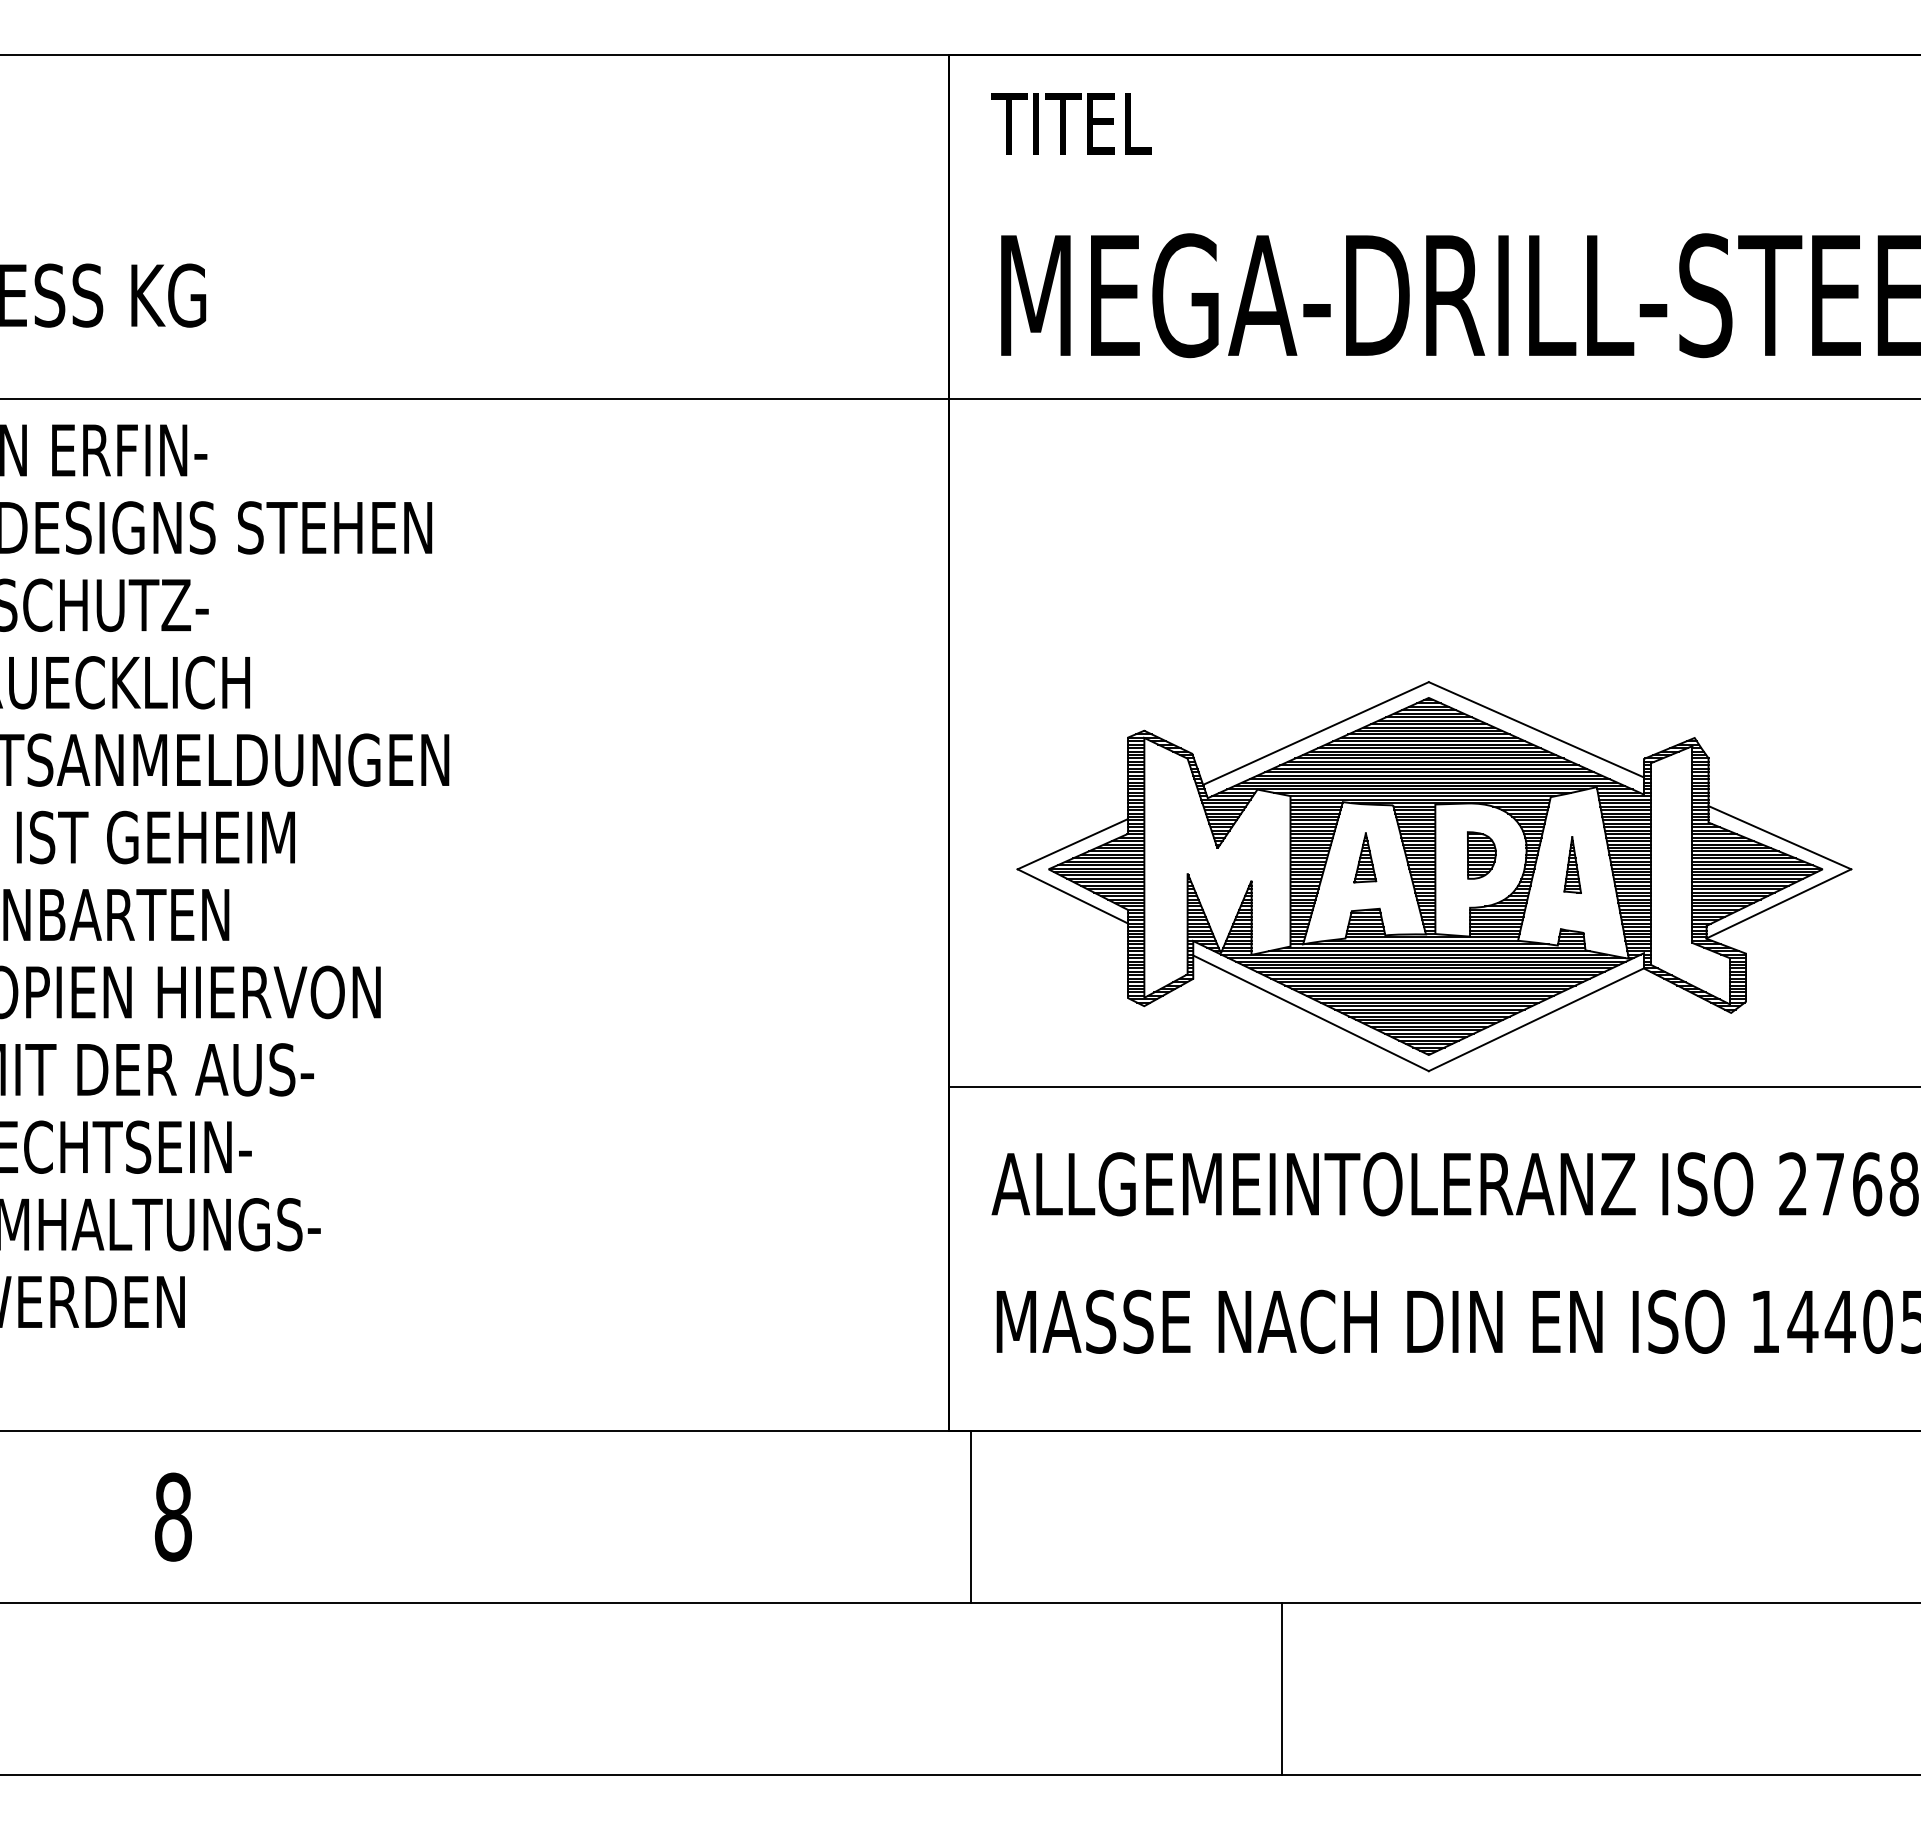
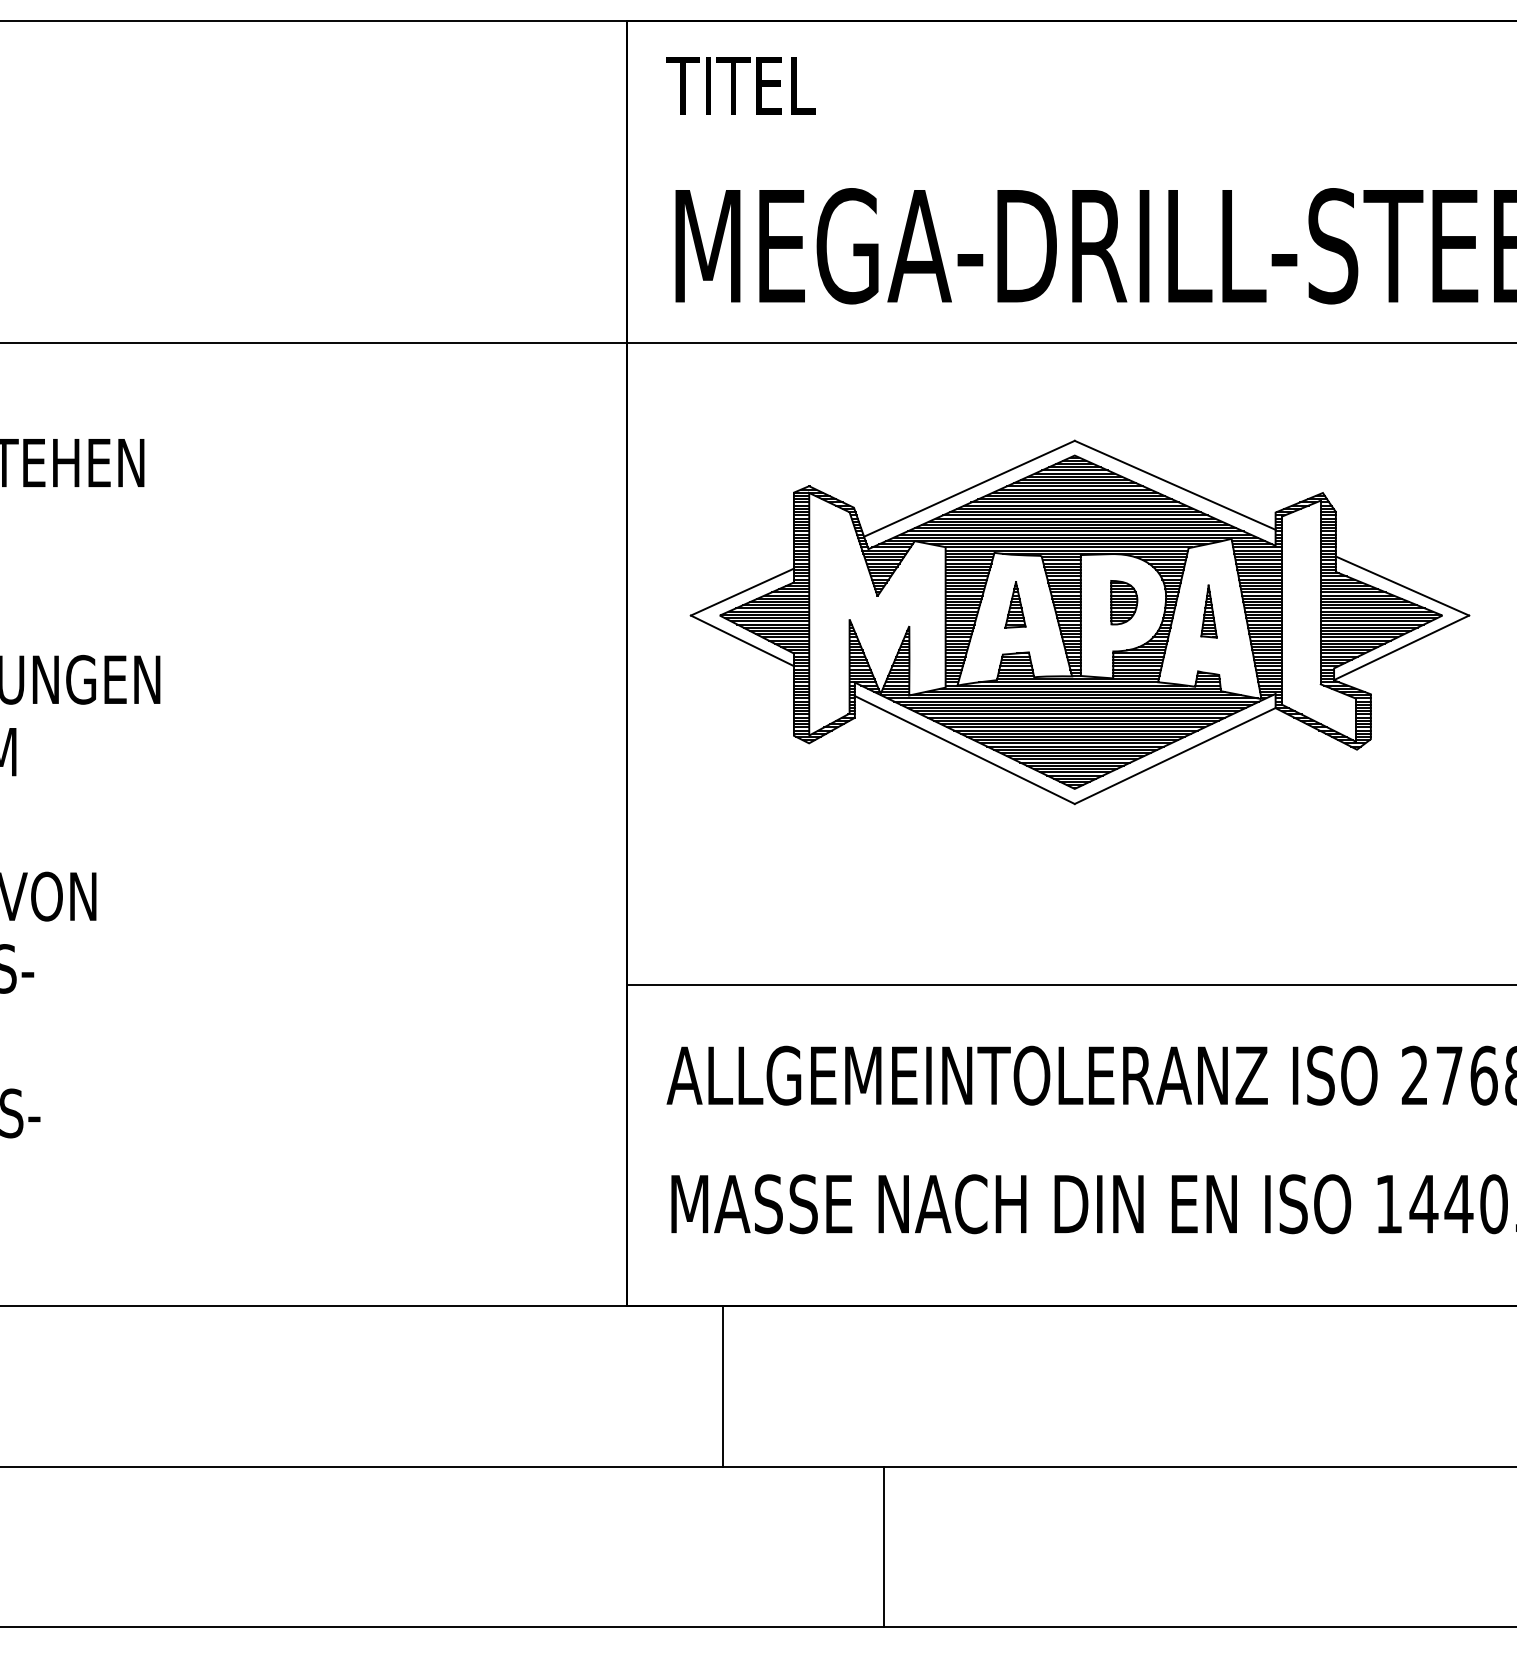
part: (1434, 876) -> (1080, 622), moved
line: (971, 1517) -> (723, 1386), moved
line: (1282, 1689) -> (884, 1547), moved

